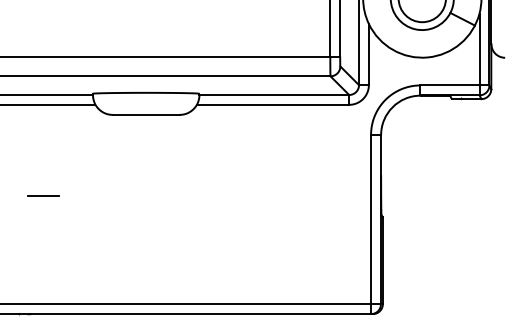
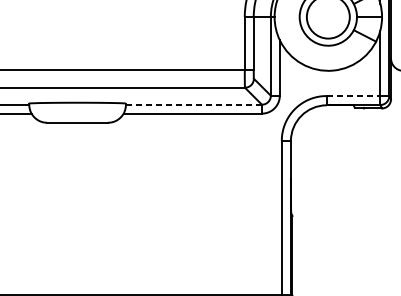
line: (449, 85) -> (353, 96), solid -> dashed
line: (274, 94) -> (194, 104), solid -> dashed

